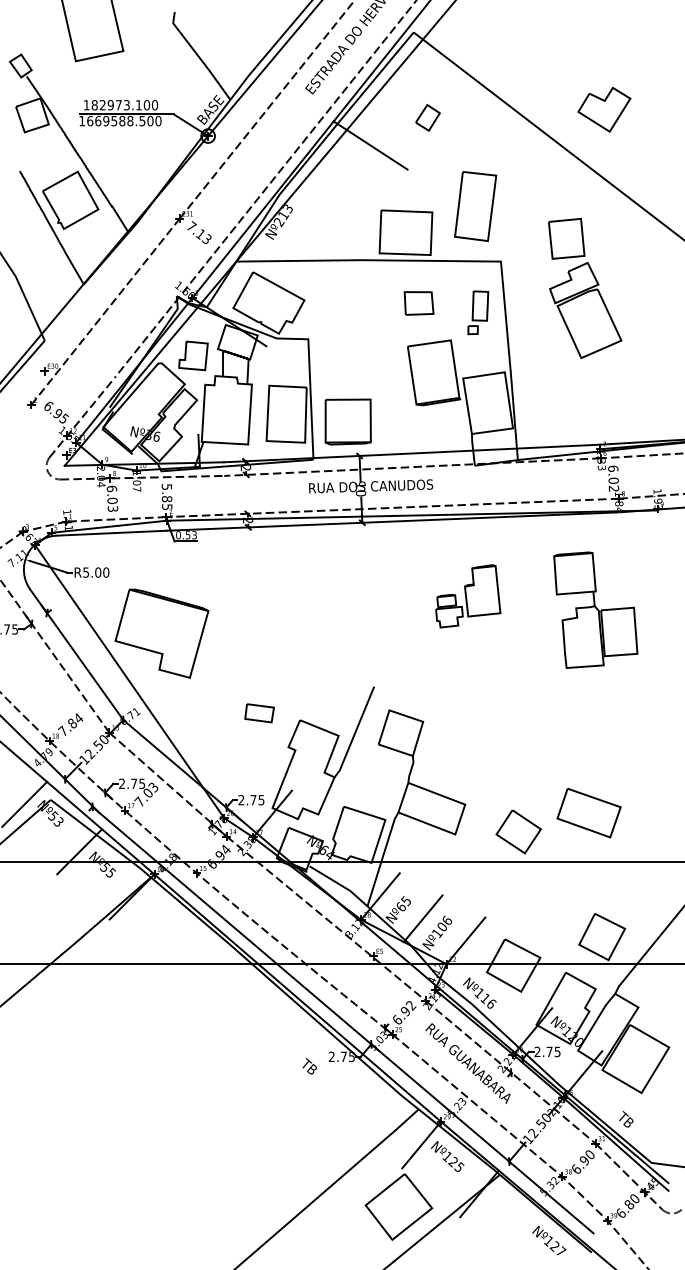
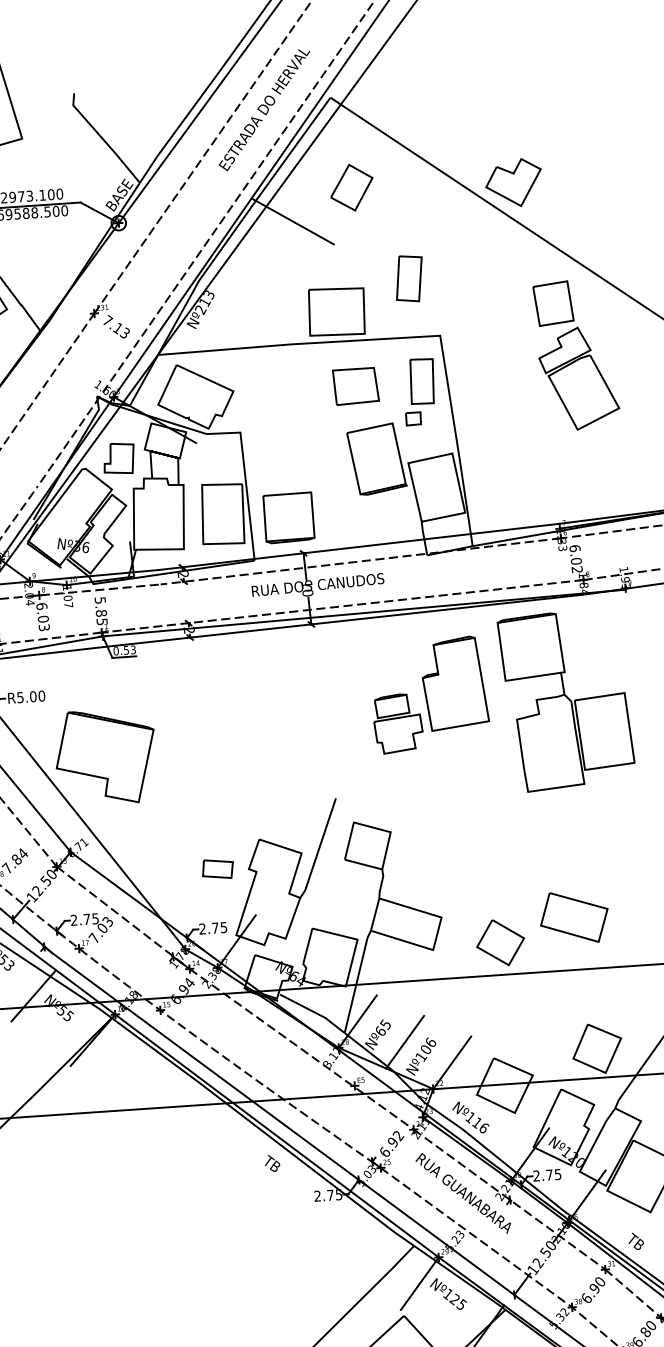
part: (604, 109) -> (513, 182), moved
part: (427, 117) -> (351, 187), size x1.67
part: (475, 206) -> (409, 278), size x0.62
part: (585, 287) -> (577, 354), moved
part: (418, 303) -> (355, 386), size x1.43
part: (478, 312) -> (419, 391), size x1.43
part: (467, 596) -> (428, 695), size x1.67
part: (595, 609) -> (566, 699), size x1.43
part: (259, 713) -> (217, 869), moved
text: (309, 1066) -> (272, 1163), moved

